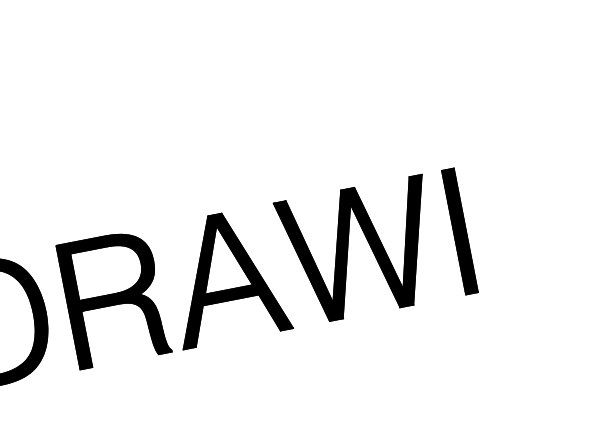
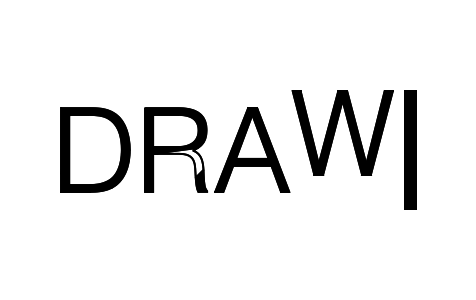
part: (459, 230) -> (410, 149), size x1.4
part: (348, 252) -> (335, 132), moved
fill: (121, 316) -> (178, 162), removed

